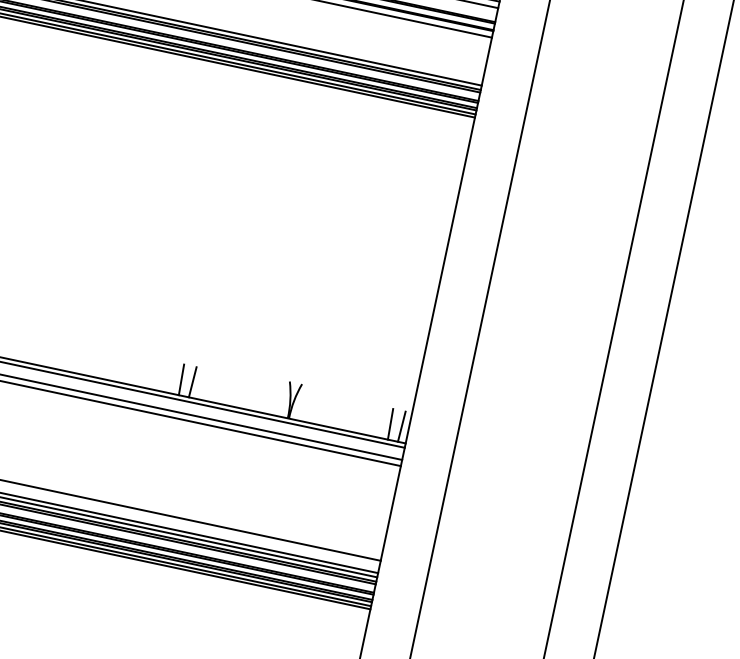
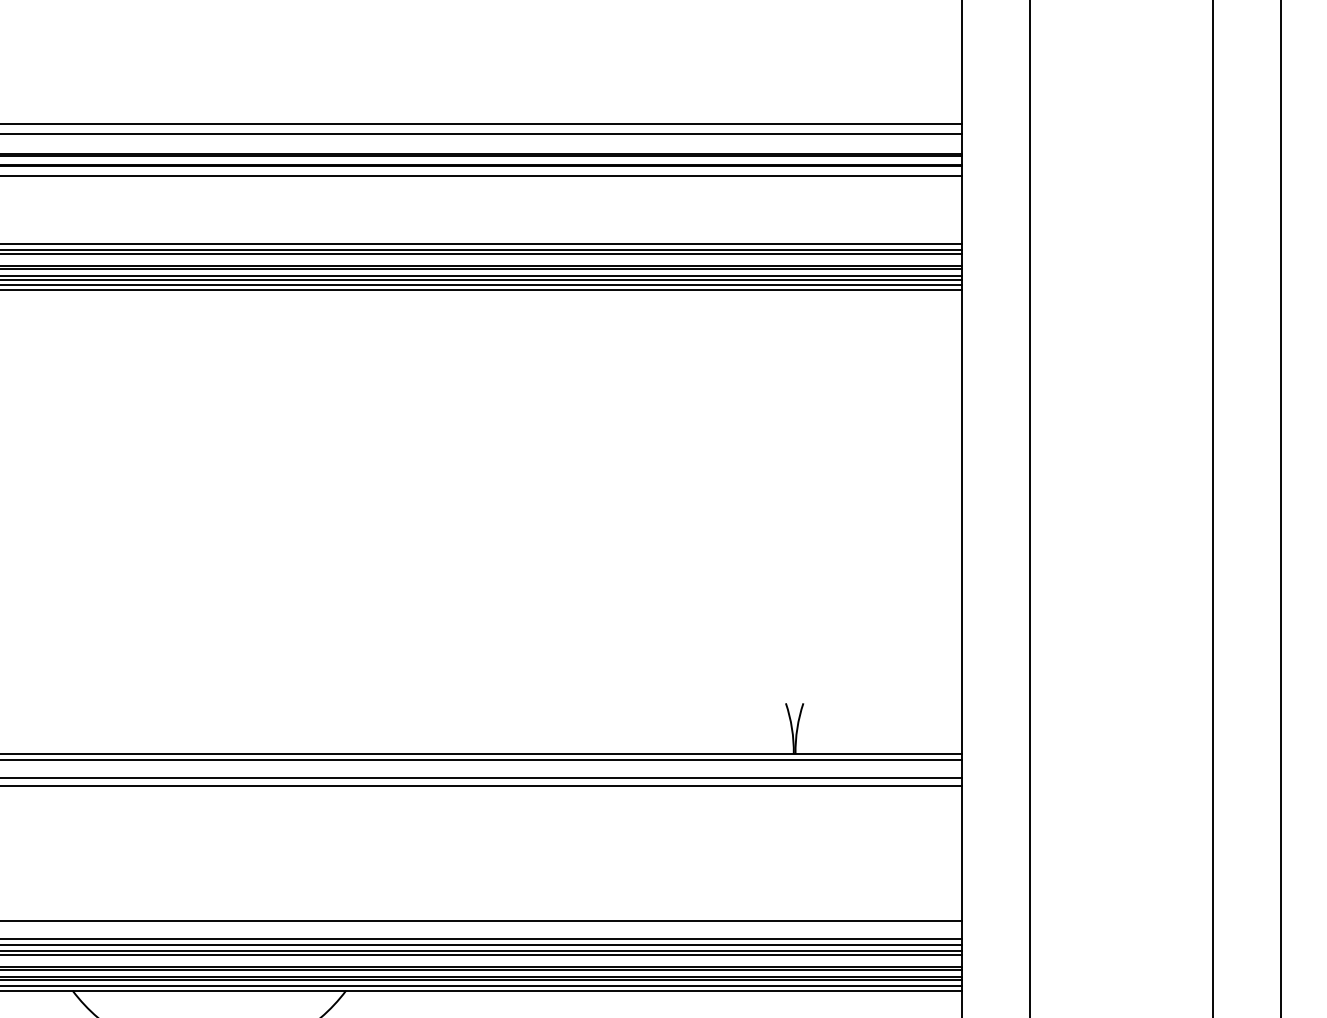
line: (181, 379) -> (637, 732), removed
line: (192, 382) -> (653, 732), removed
line: (390, 424) -> (935, 732), removed
line: (401, 426) -> (951, 732), removed

